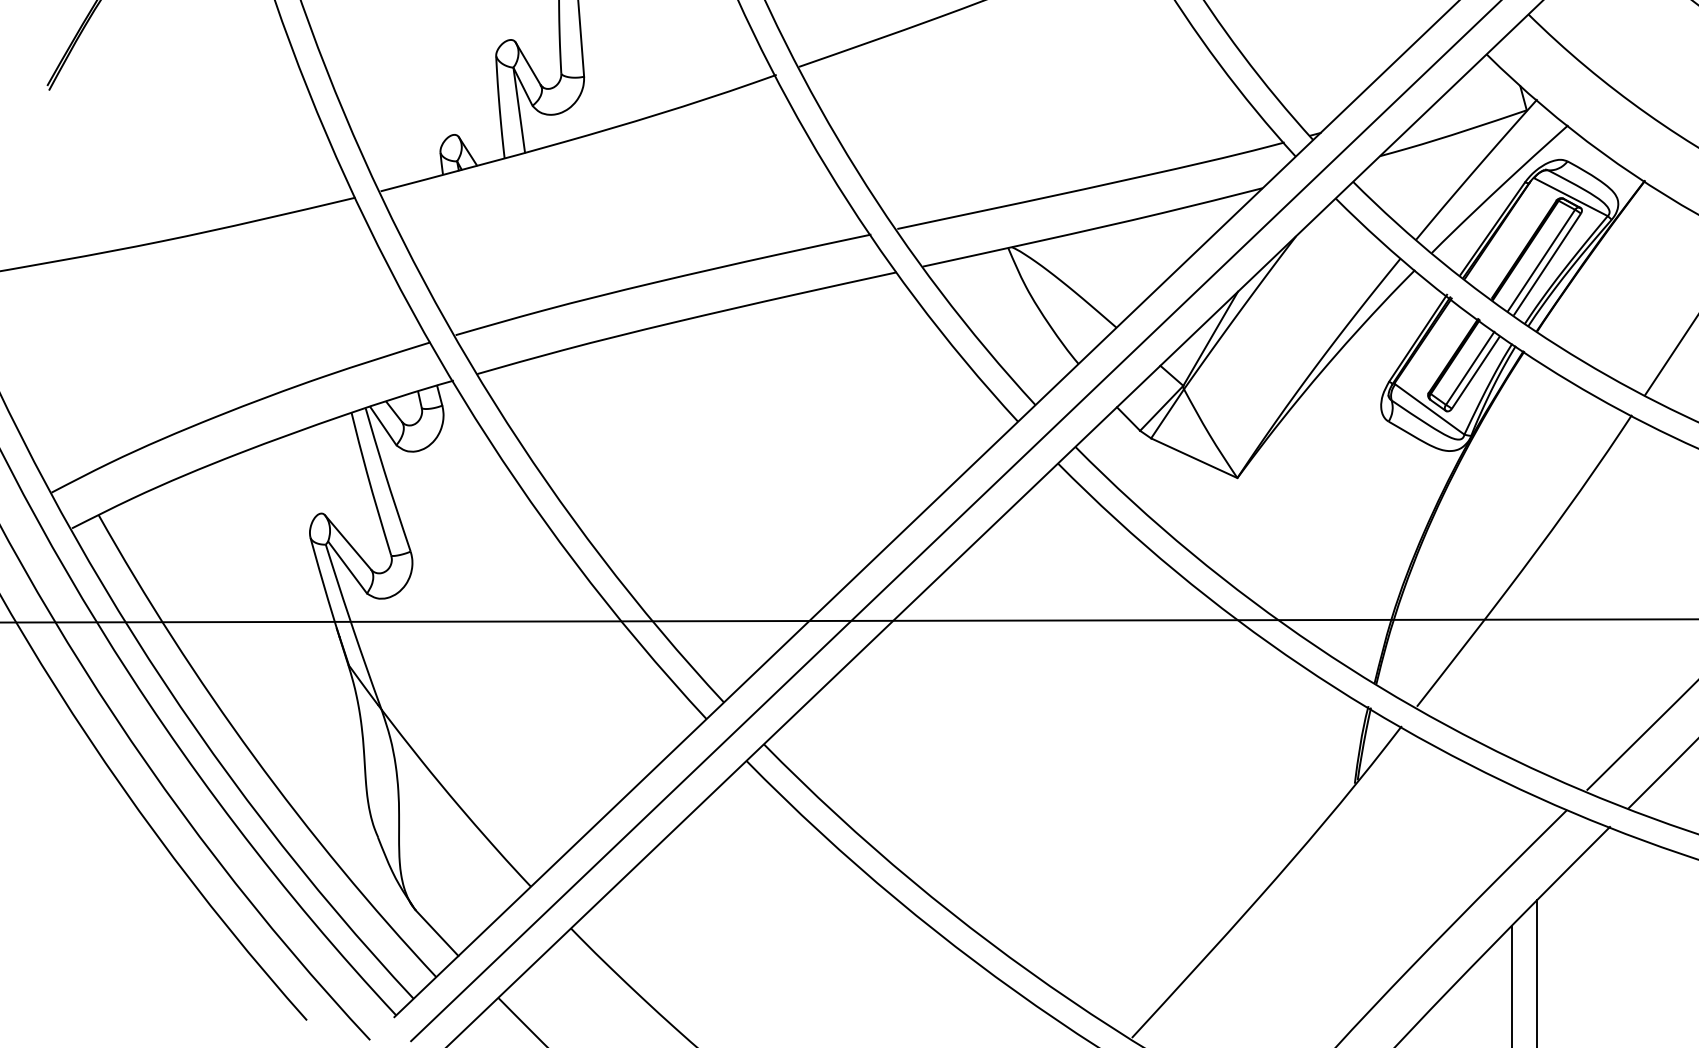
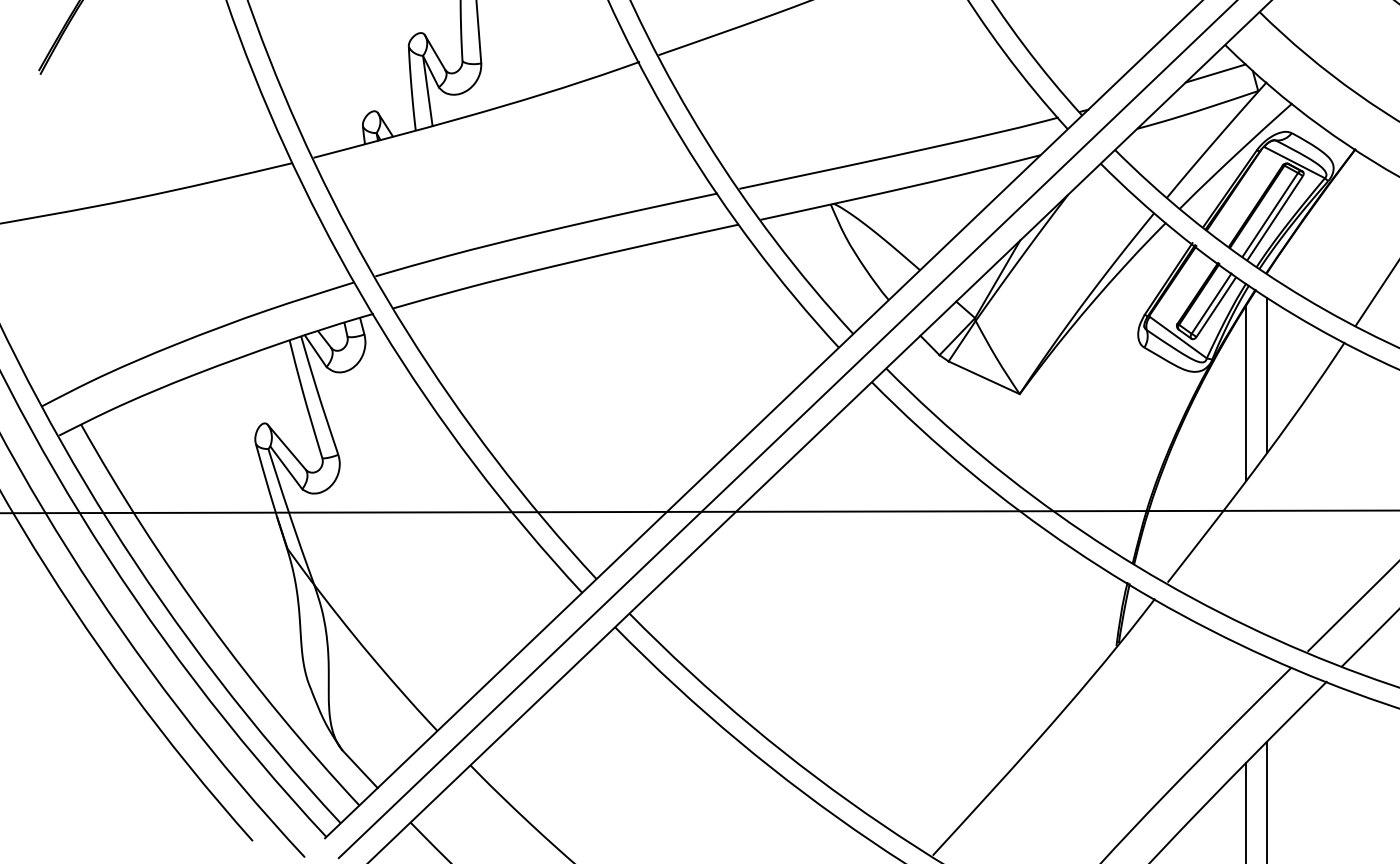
line: (1474, 89) -> (1215, 73), added
line: (1537, 454) -> (1267, 374), added
line: (1512, 476) -> (1246, 392), added

